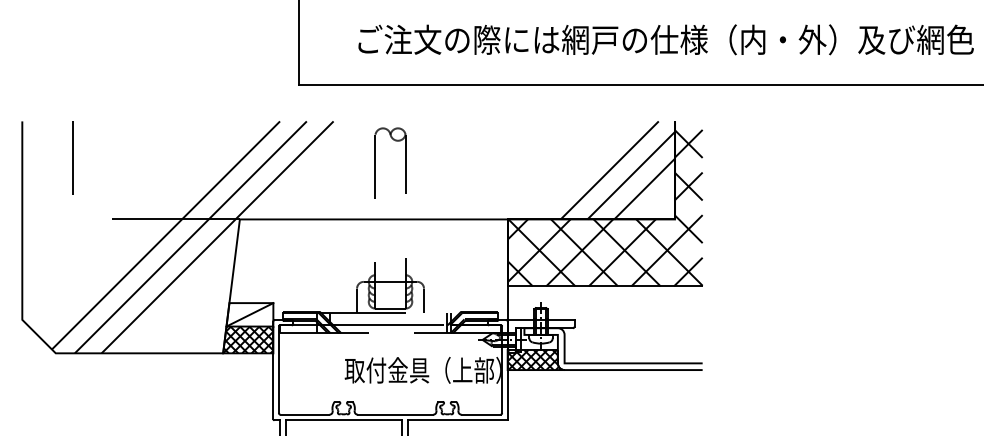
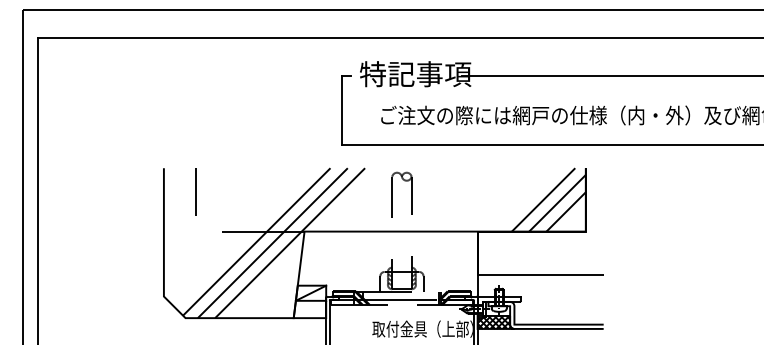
hatch: (604, 206) -> (540, 223), removed
hatch: (247, 339) -> (309, 309), removed

